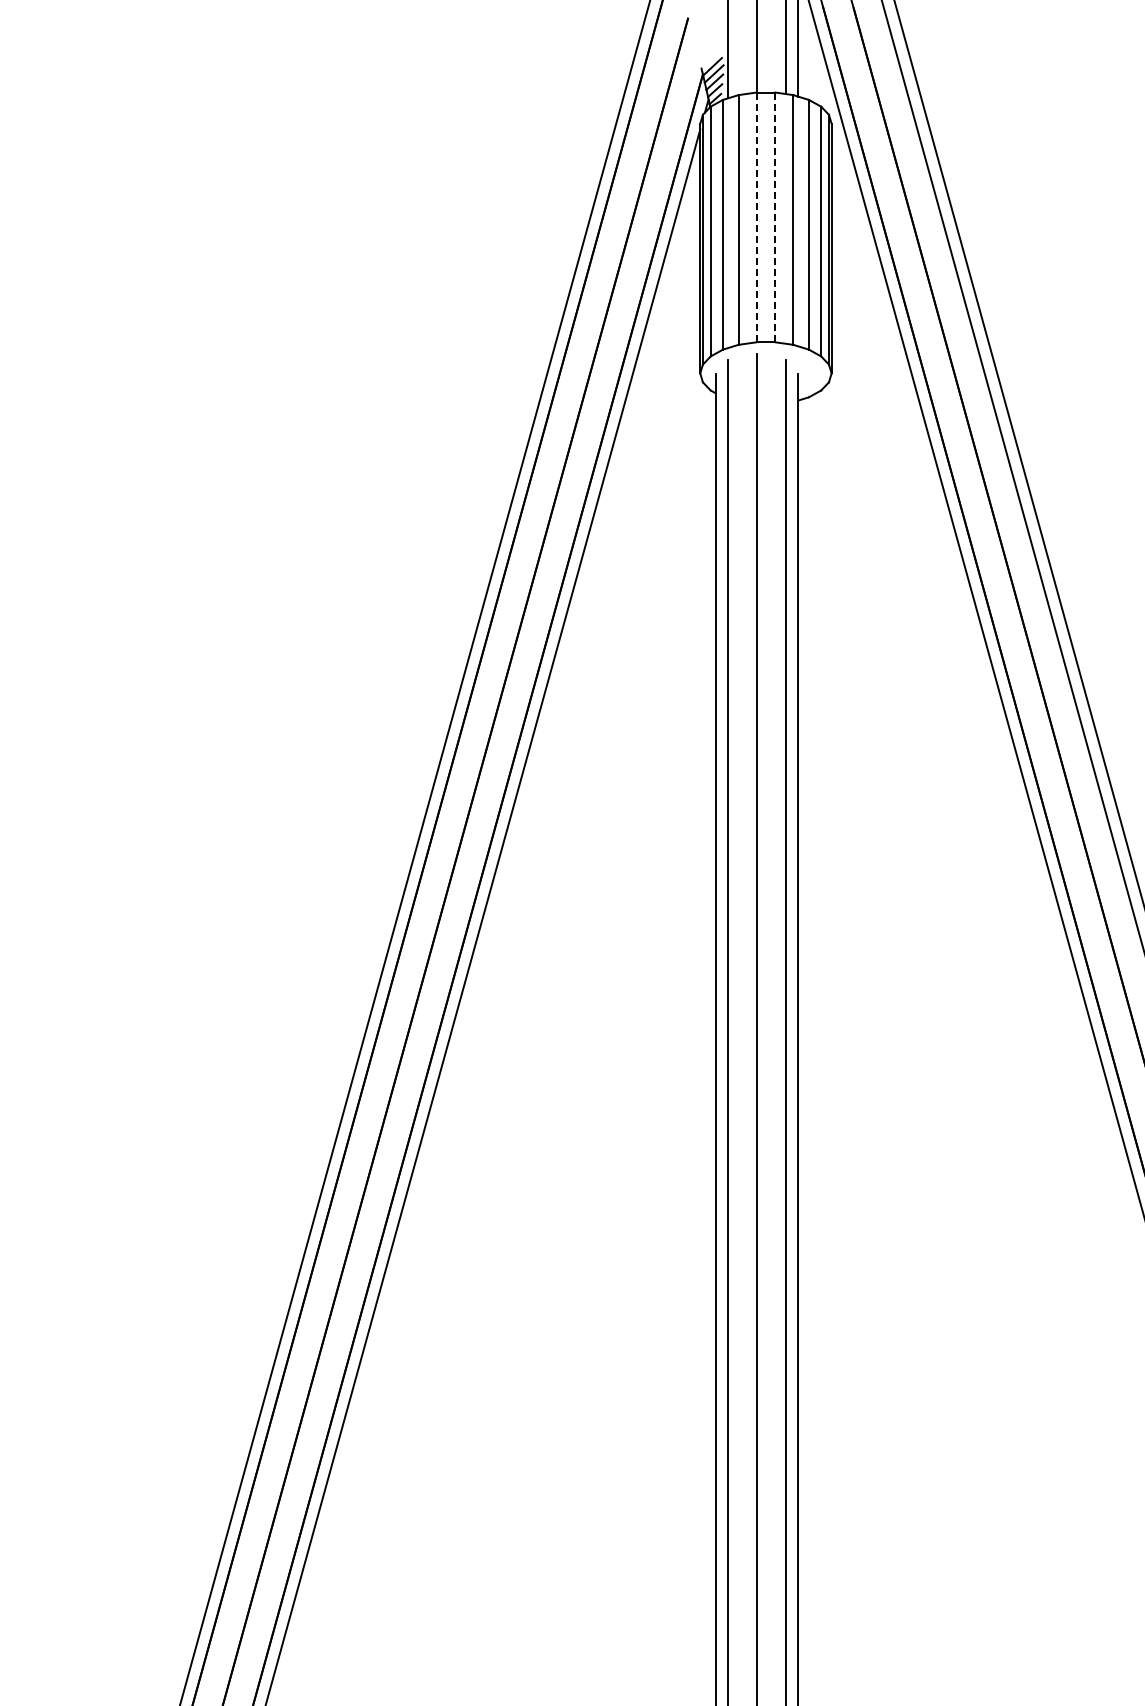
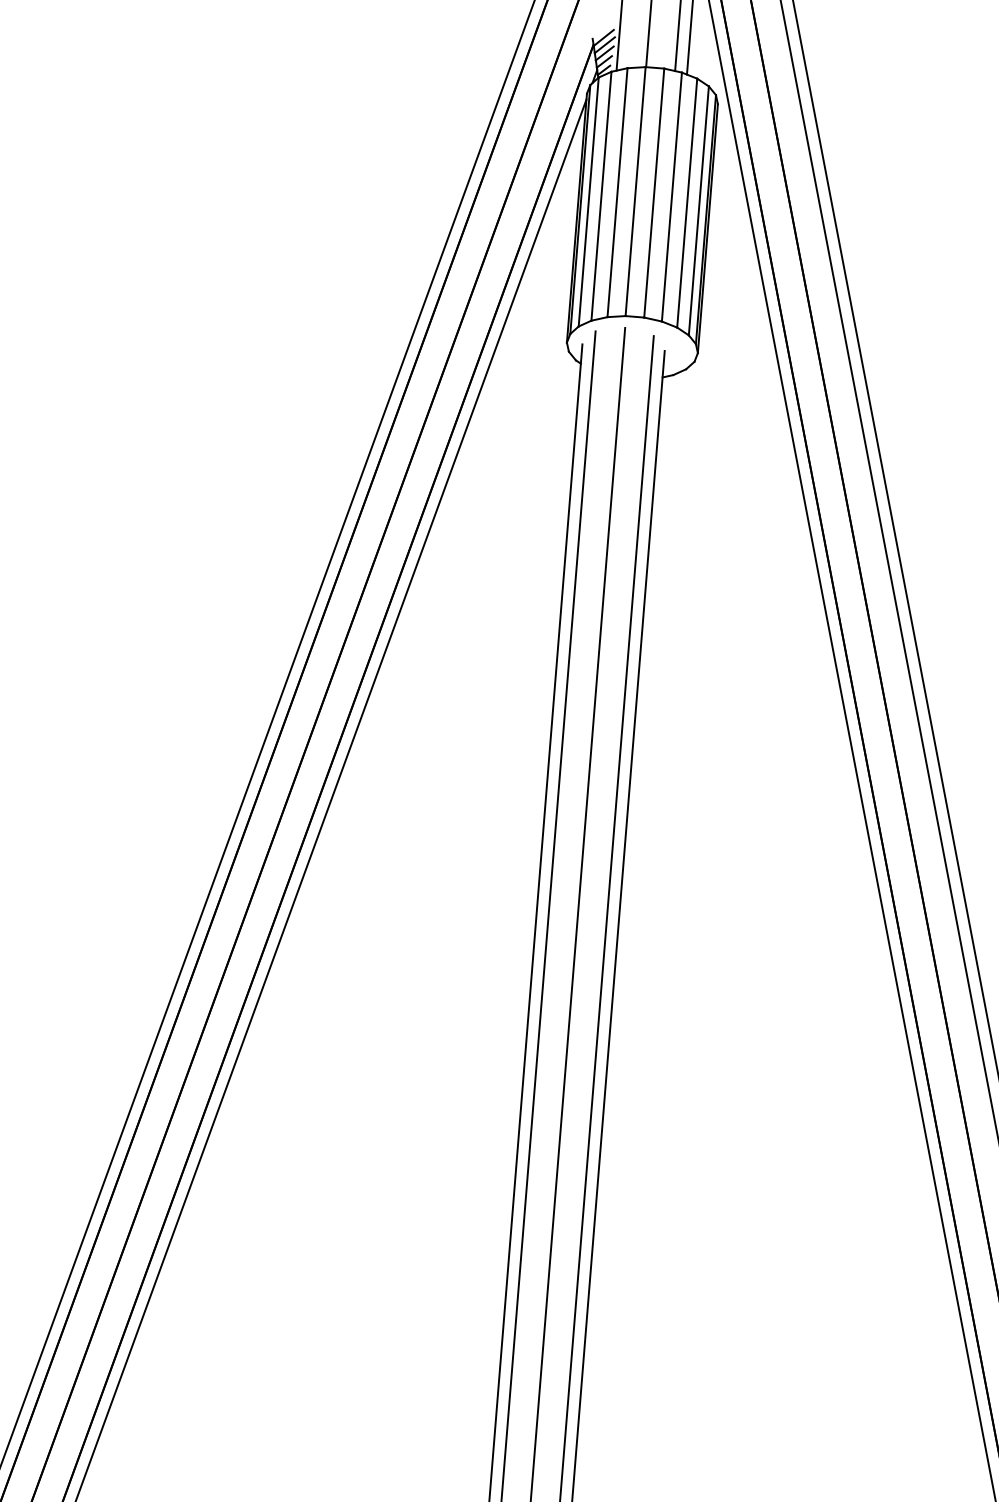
line: (756, 217) -> (635, 191), dashed -> solid
line: (775, 217) -> (654, 193), dashed -> solid

